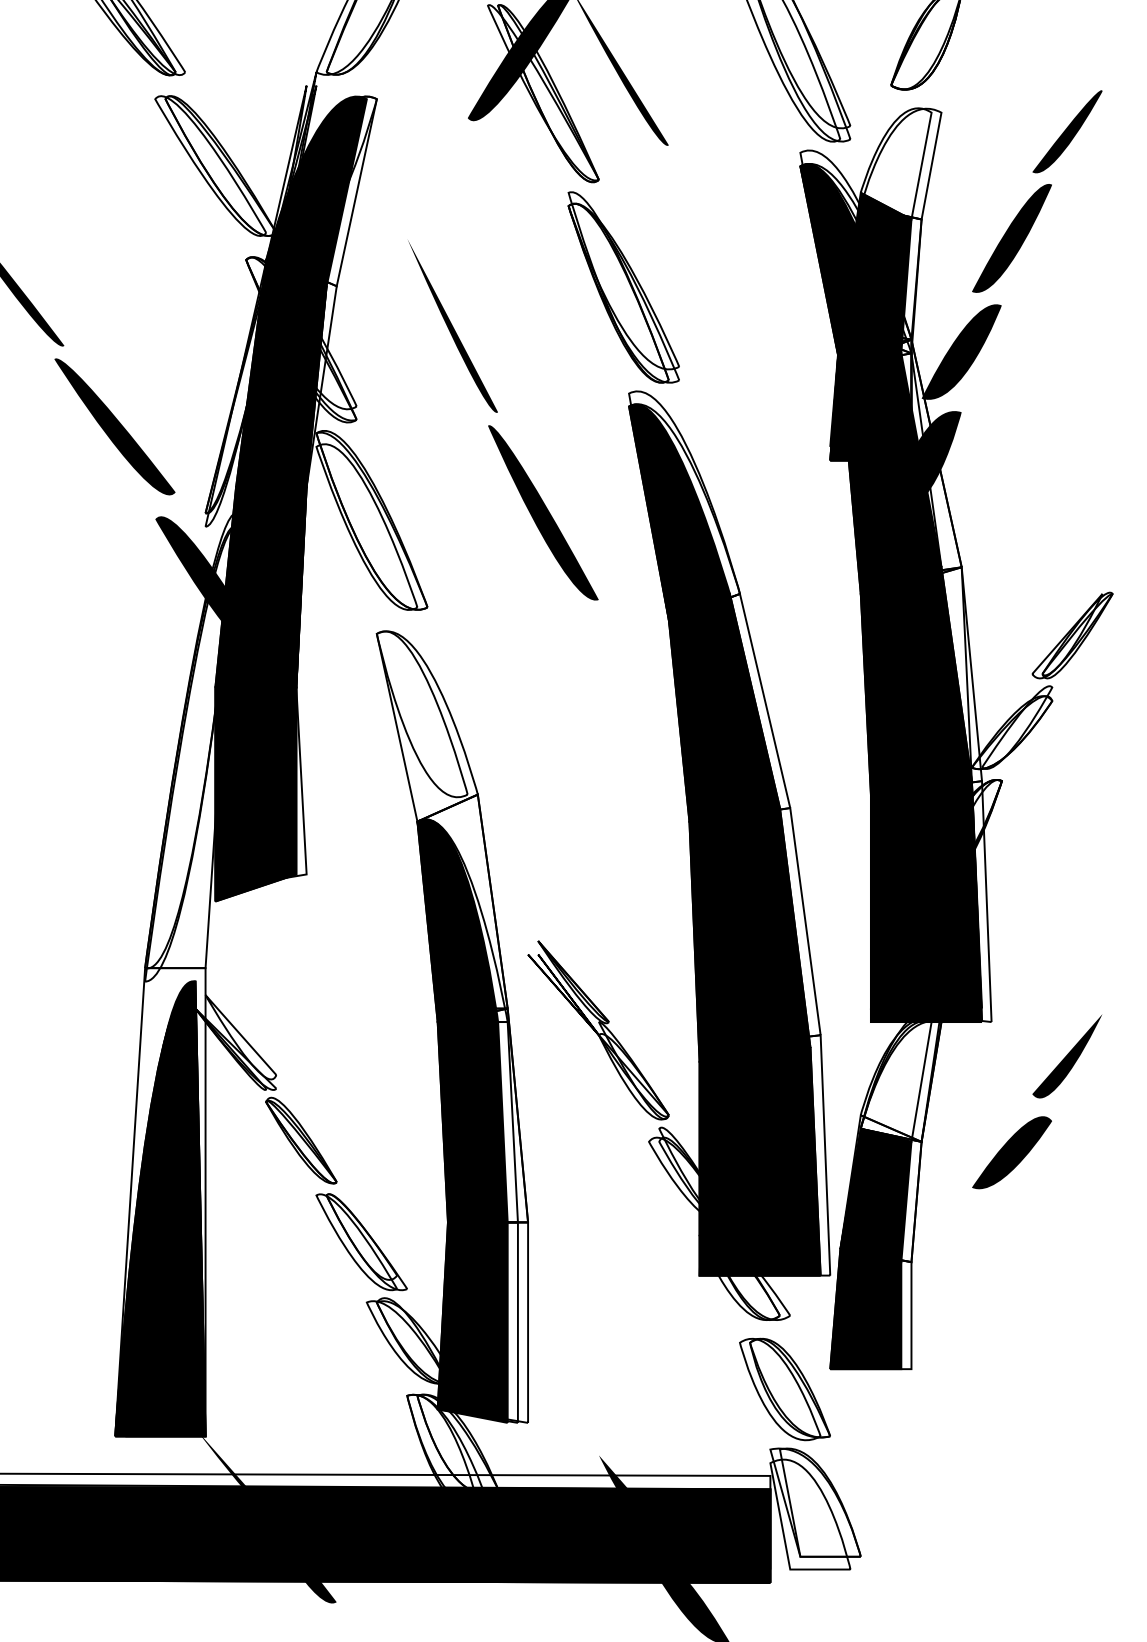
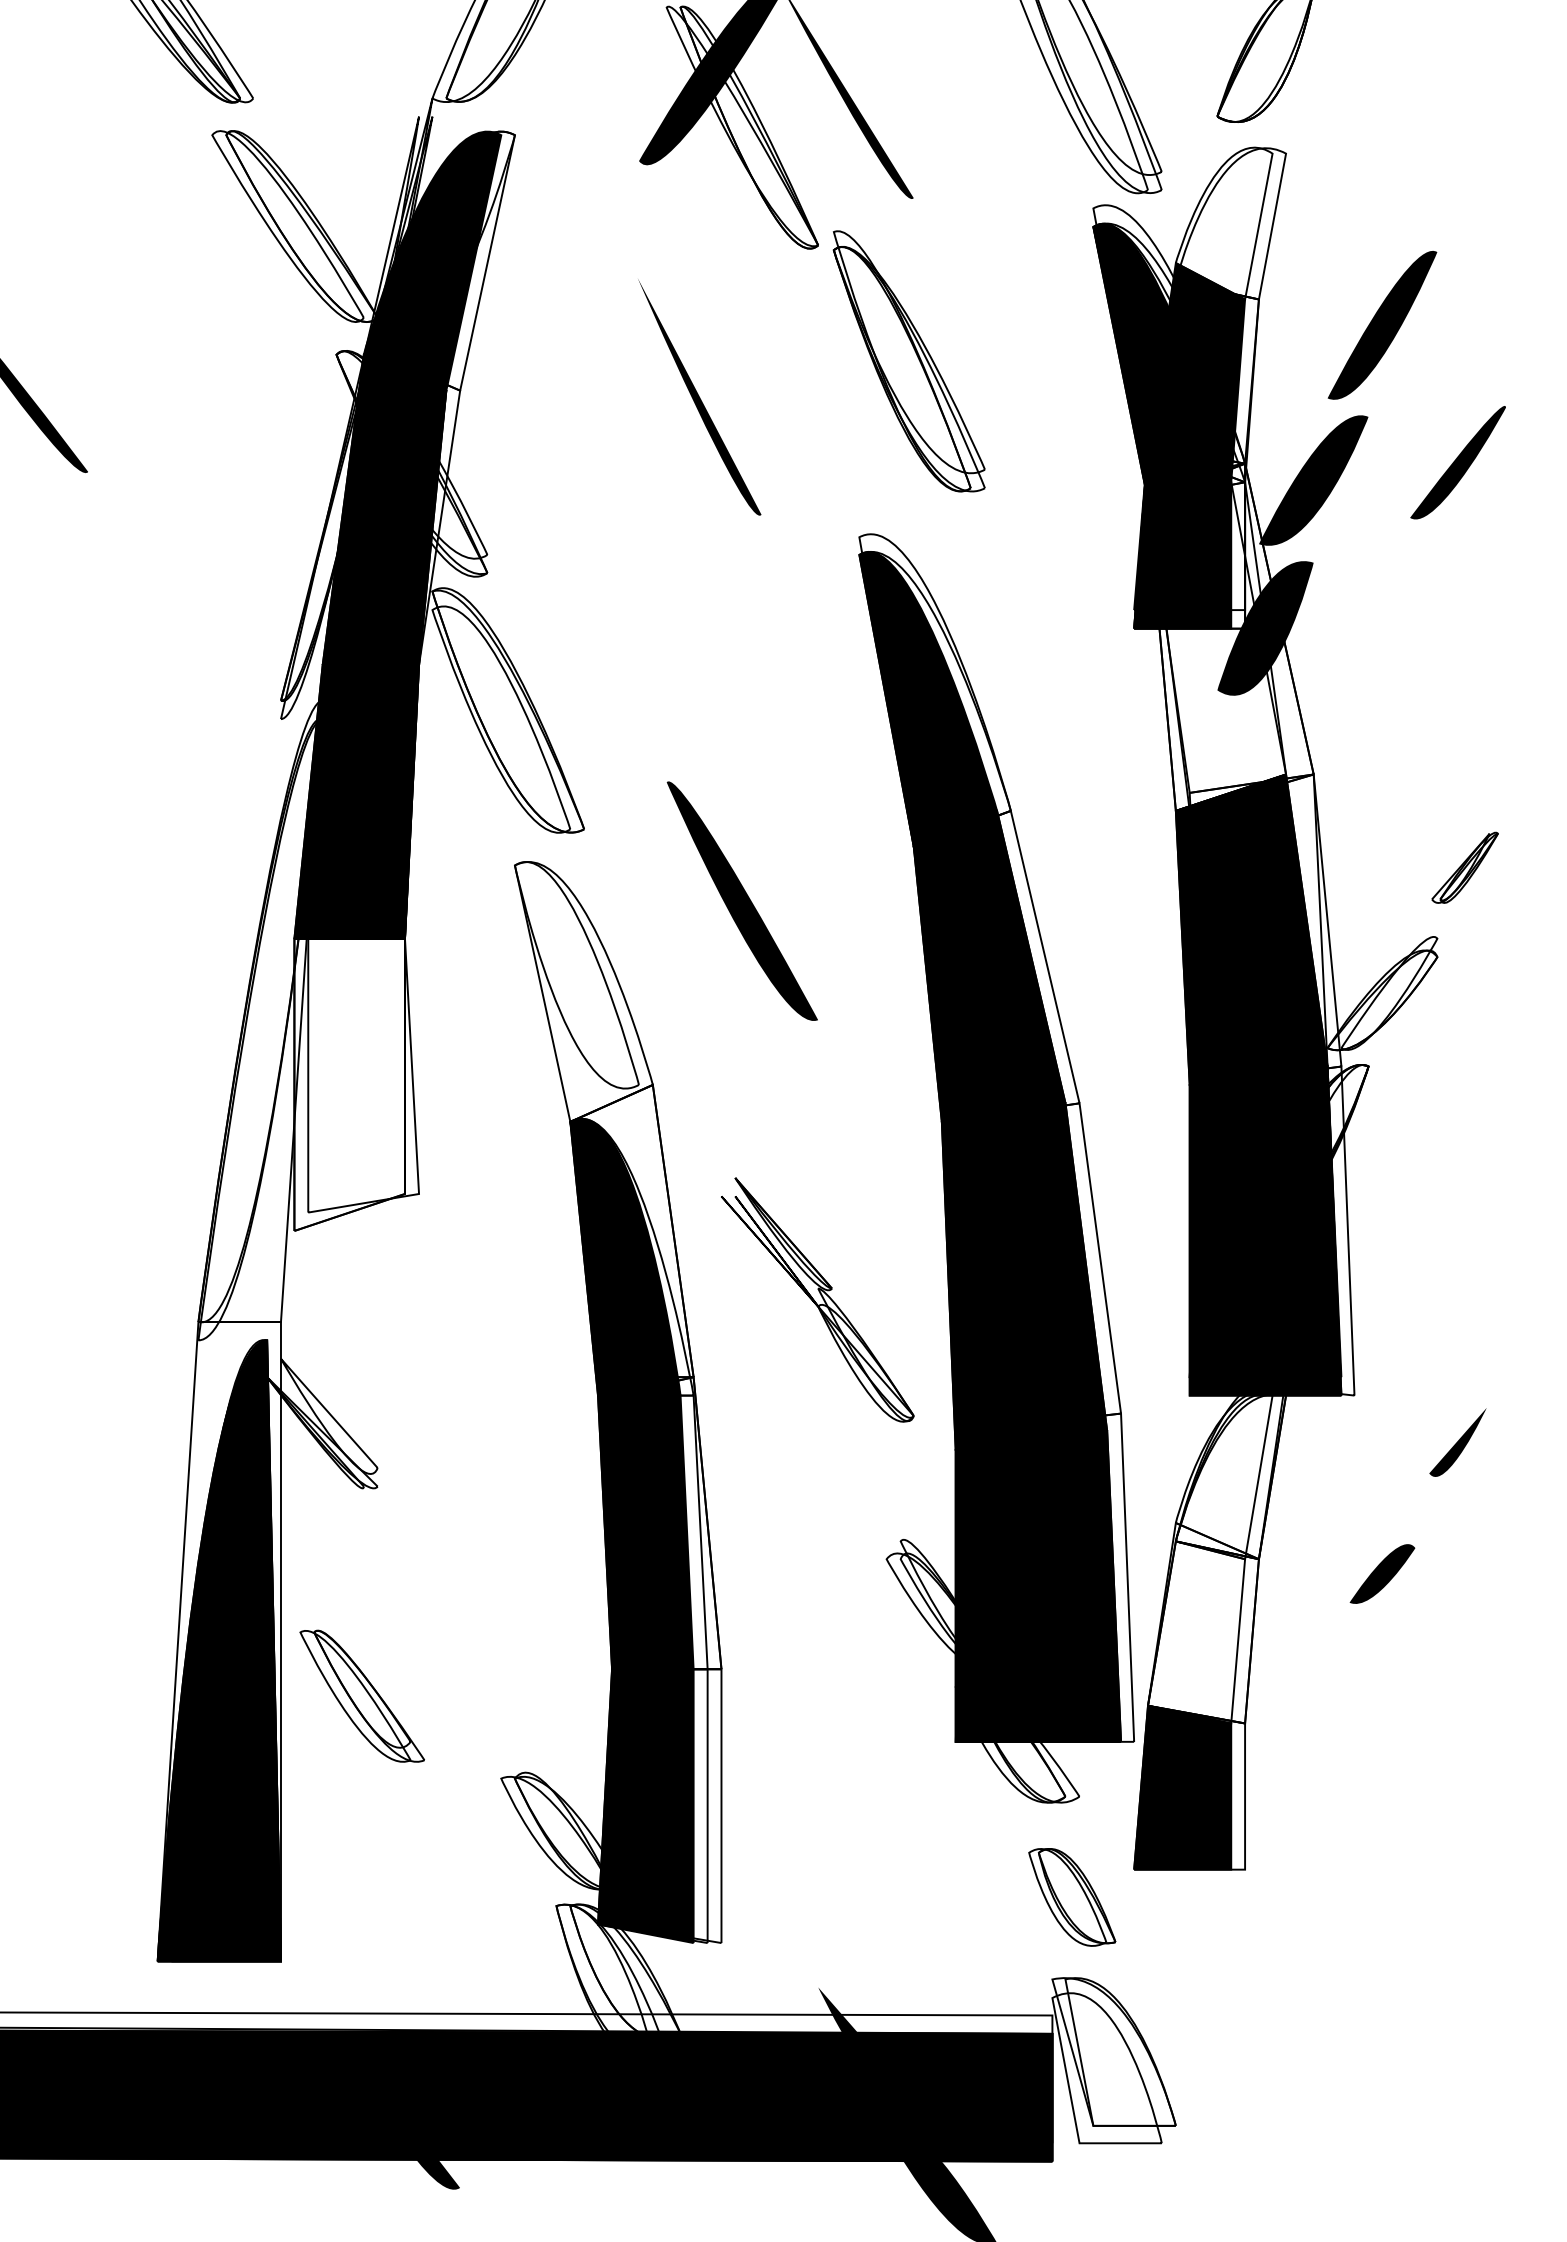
part: (1067, 131) -> (1457, 462), moved
part: (623, 287) -> (908, 361), moved
part: (452, 326) -> (699, 397), moved
fill: (115, 426) -> (157, 582), removed
fill: (891, 473) -> (1217, 646), removed
part: (542, 512) -> (741, 900), moved
fill: (210, 585) -> (287, 799), removed
part: (1072, 635) -> (1464, 867), size x0.6
fill: (255, 794) -> (349, 1084), removed
part: (598, 1030) -> (817, 1299), moved
part: (1067, 1056) -> (1457, 1442), size x0.6
part: (301, 1140) -> (411, 1557), removed
part: (1012, 1152) -> (1382, 1573), size x0.6
fill: (875, 1195) -> (1196, 1632), removed
part: (361, 1241) -> (361, 1695), moved
part: (784, 1389) -> (1071, 1897), size x0.7
fill: (230, 1469) -> (315, 2006), removed

